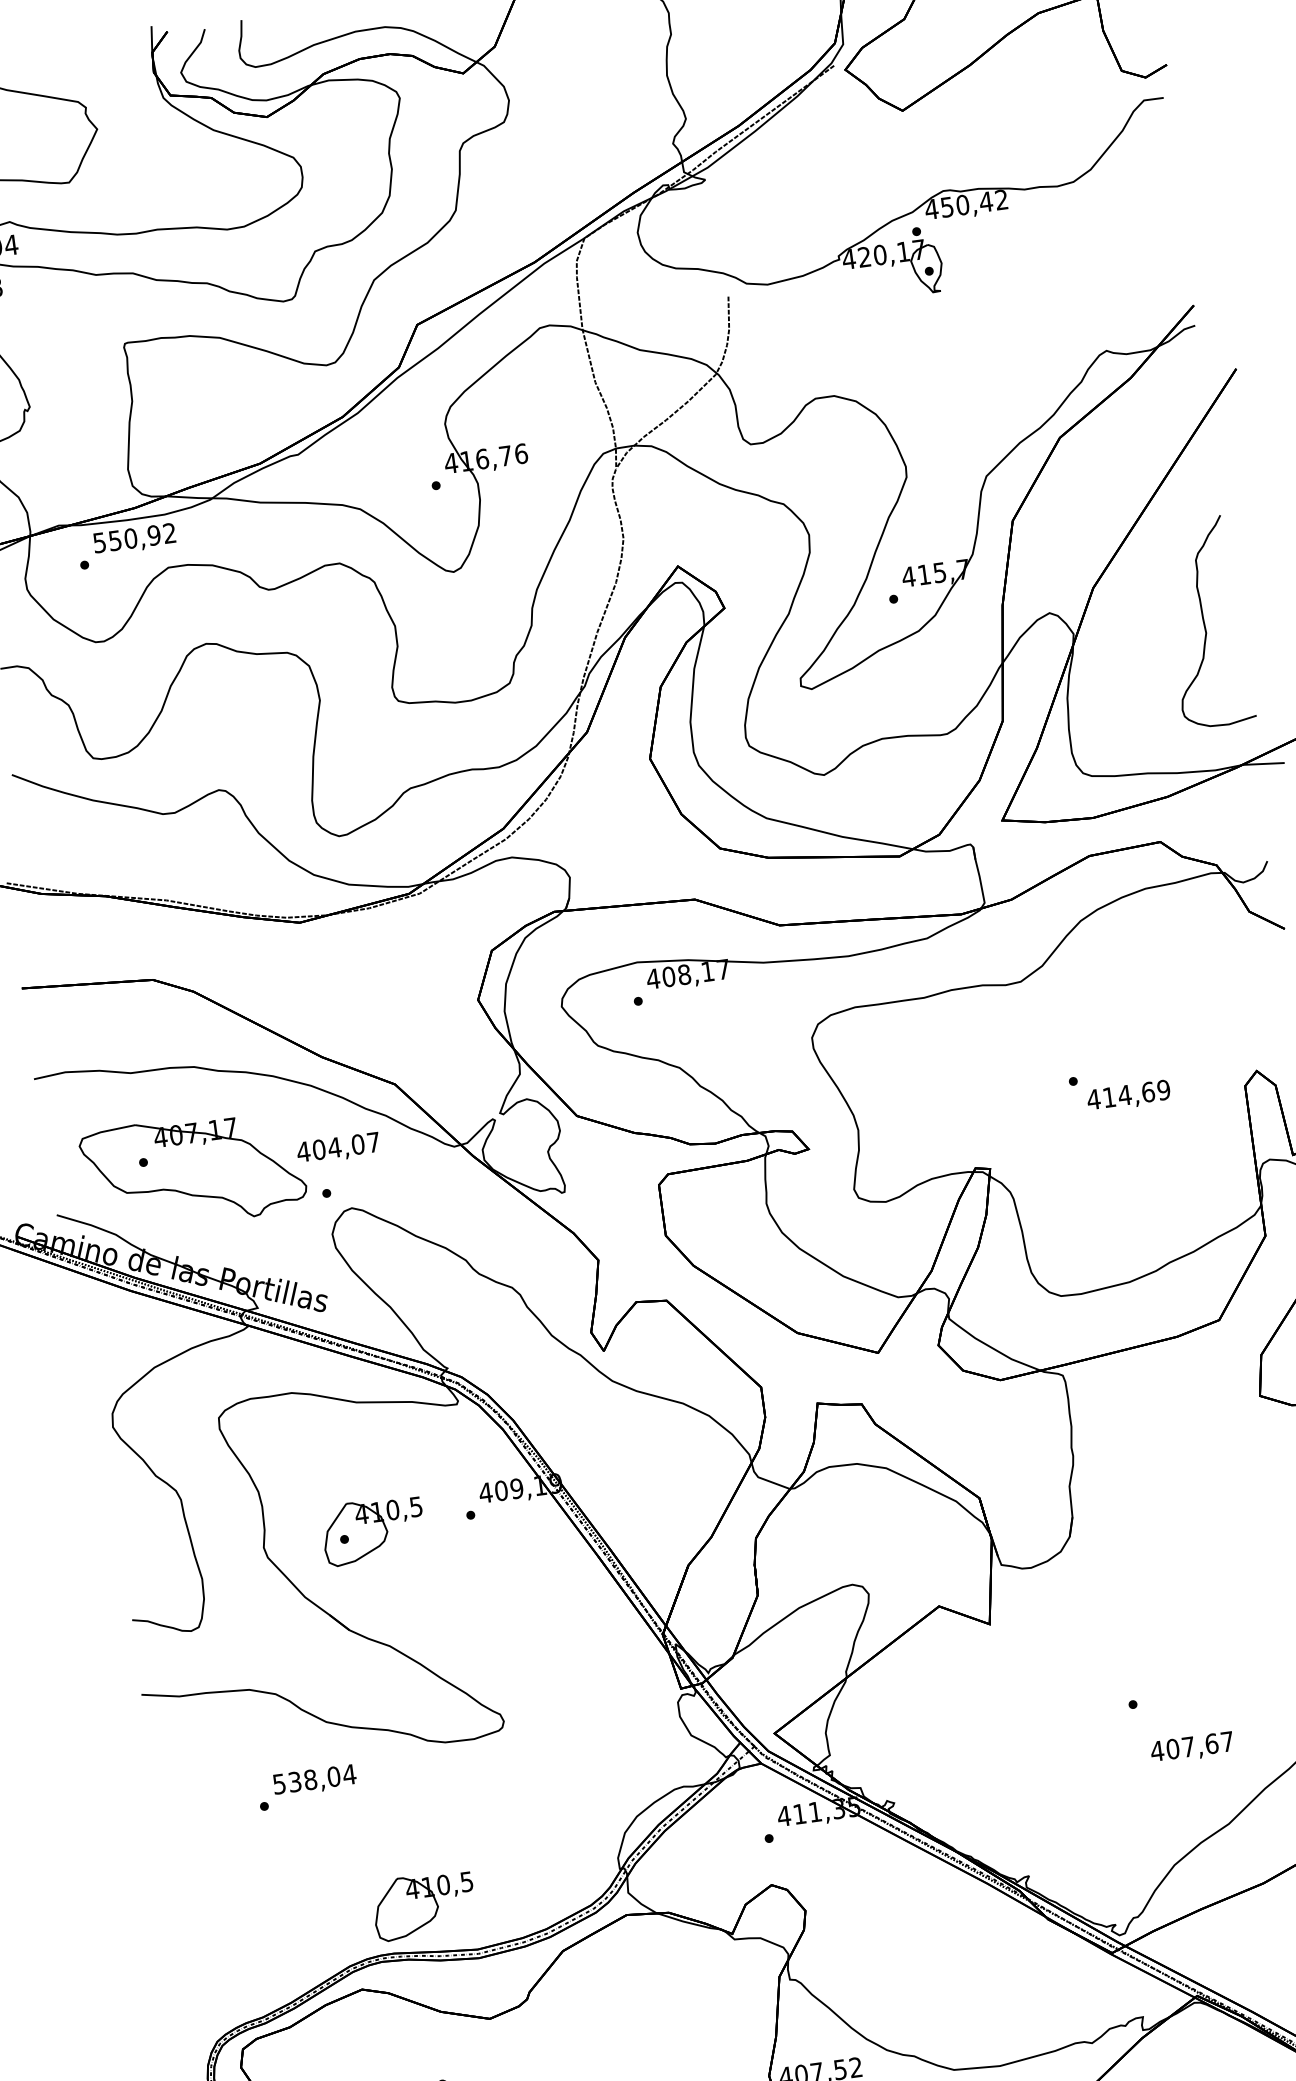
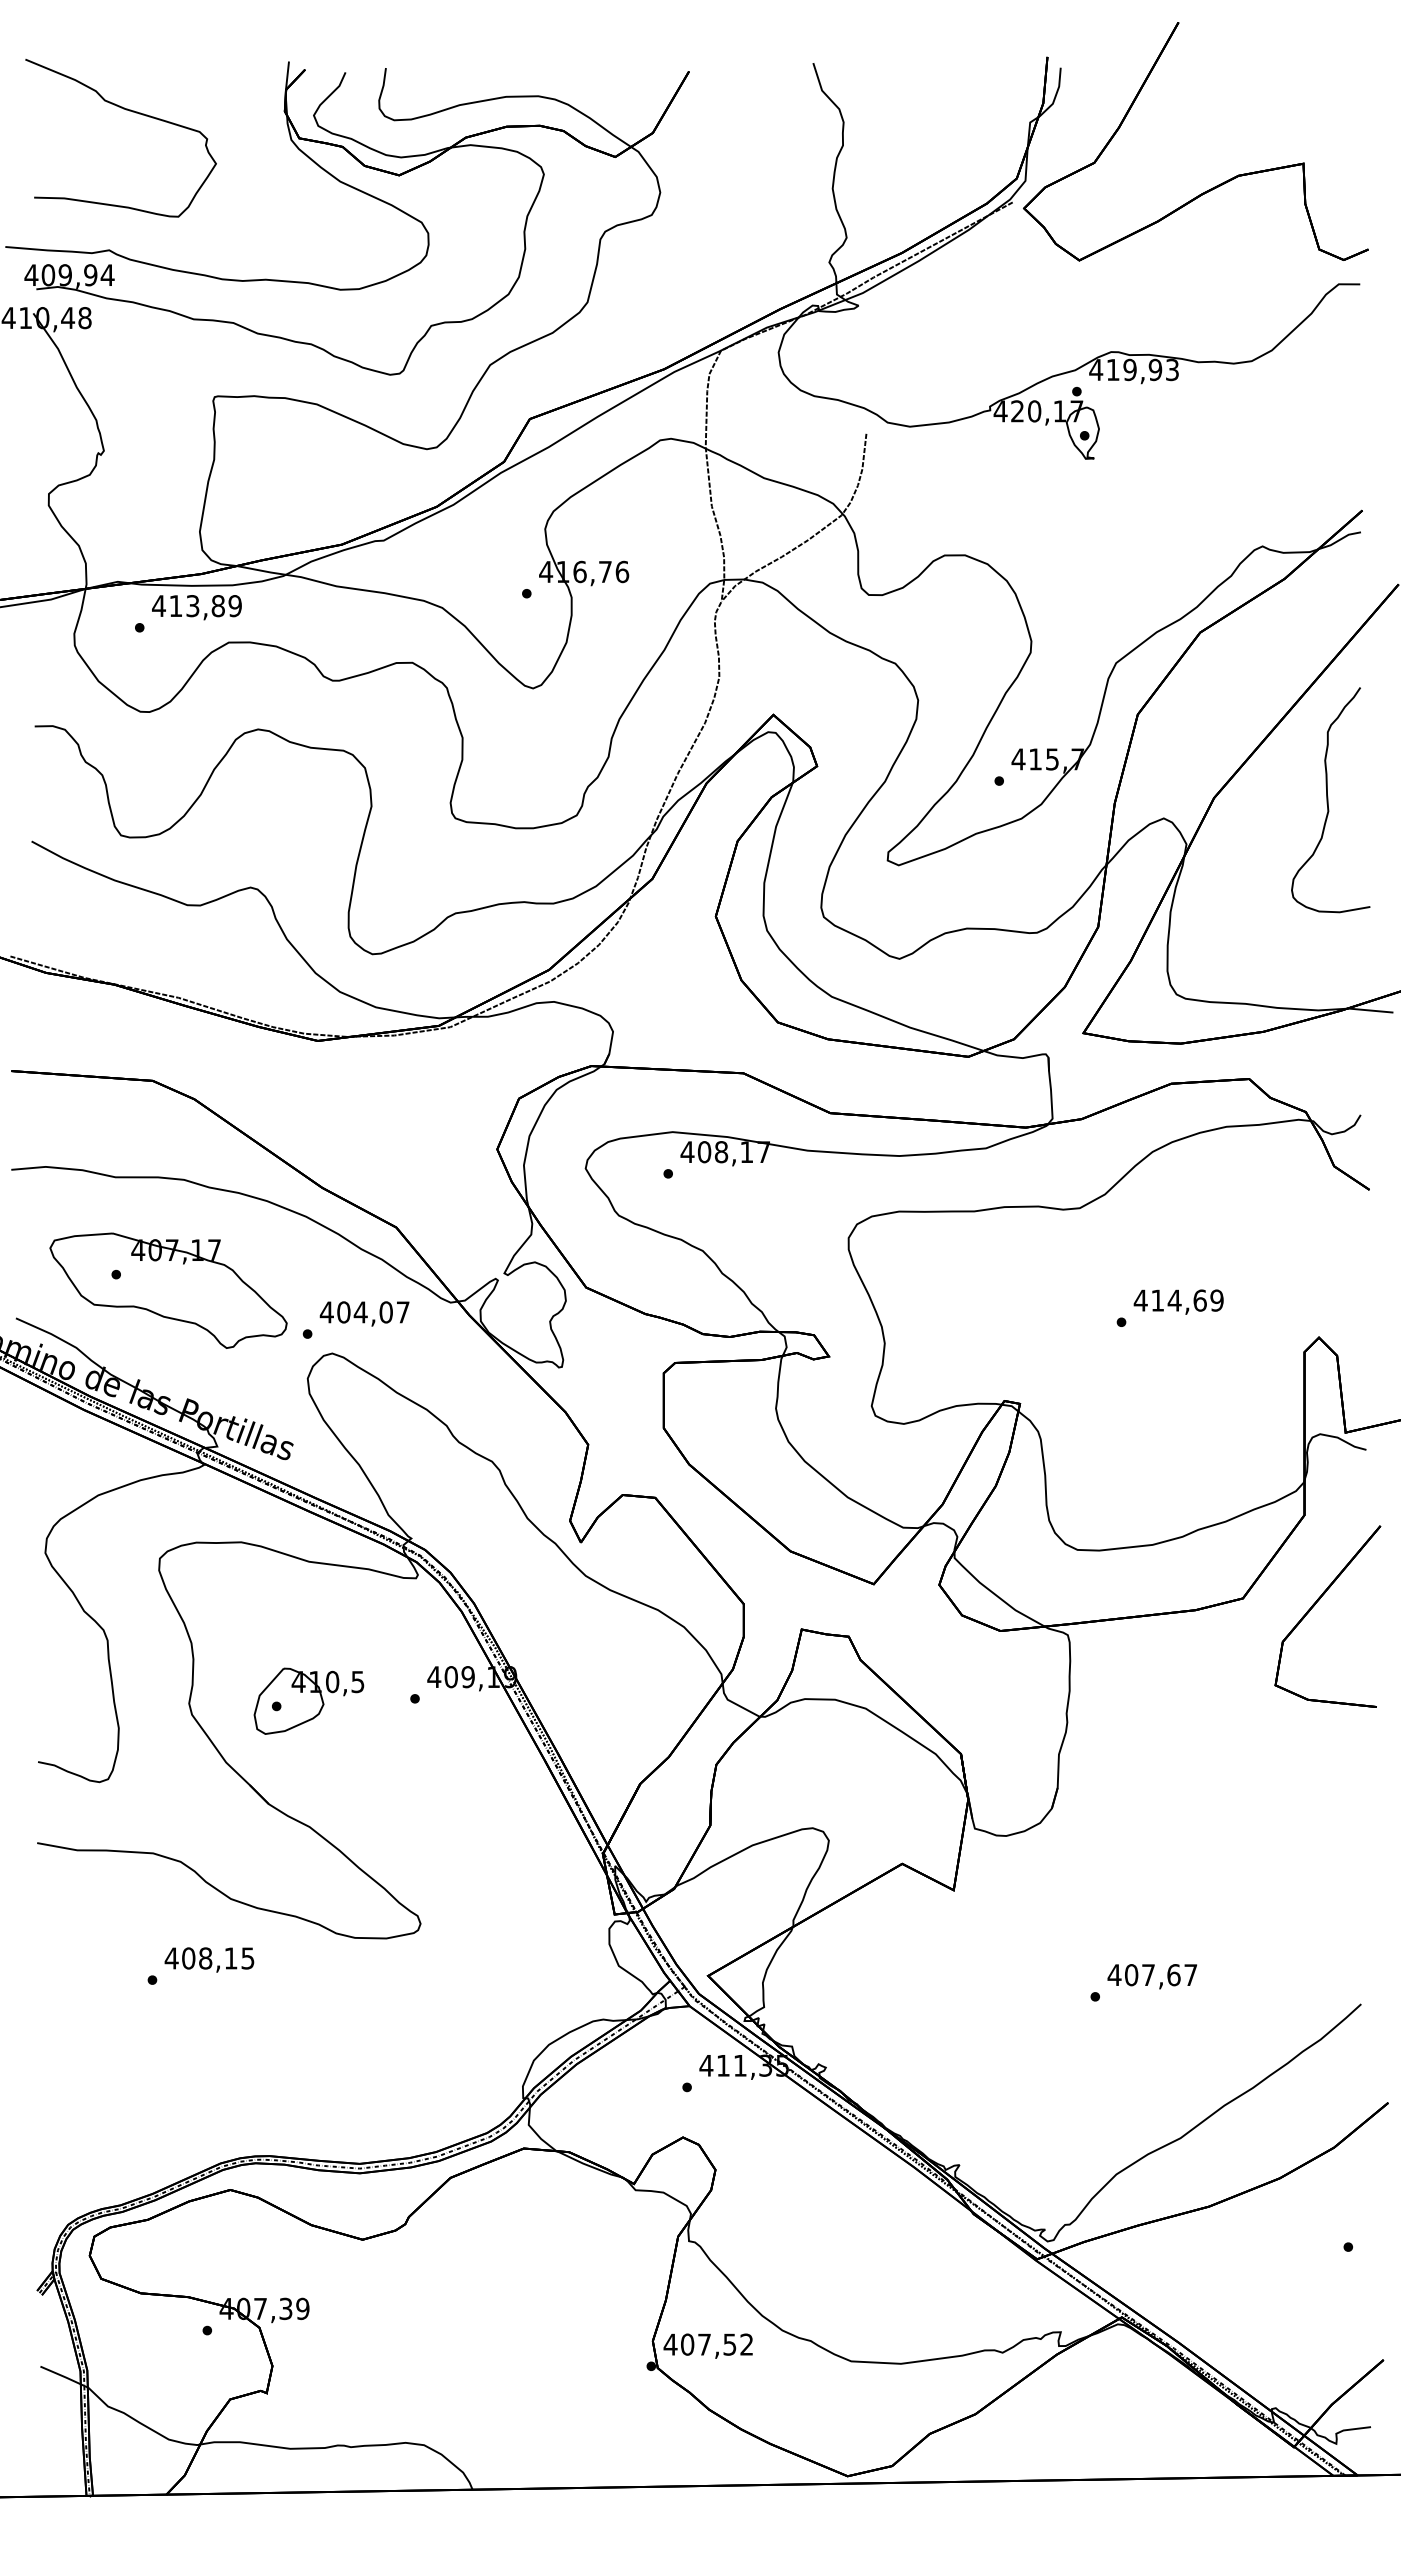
text: (974, 203) -> (1142, 369), 450,42 -> 419,93
text: (134, 538) -> (196, 606), 550,92 -> 413,89
curve: (1205, 623) -> (1328, 800), moved
text: (1128, 1095) -> (1178, 1301), moved
text: (338, 1148) -> (364, 1313), moved
text: (1191, 1747) -> (1151, 1976), moved
text: (314, 1779) -> (209, 1958), 538,04 -> 408,15
part: (423, 1905) -> (308, 2108), removed

